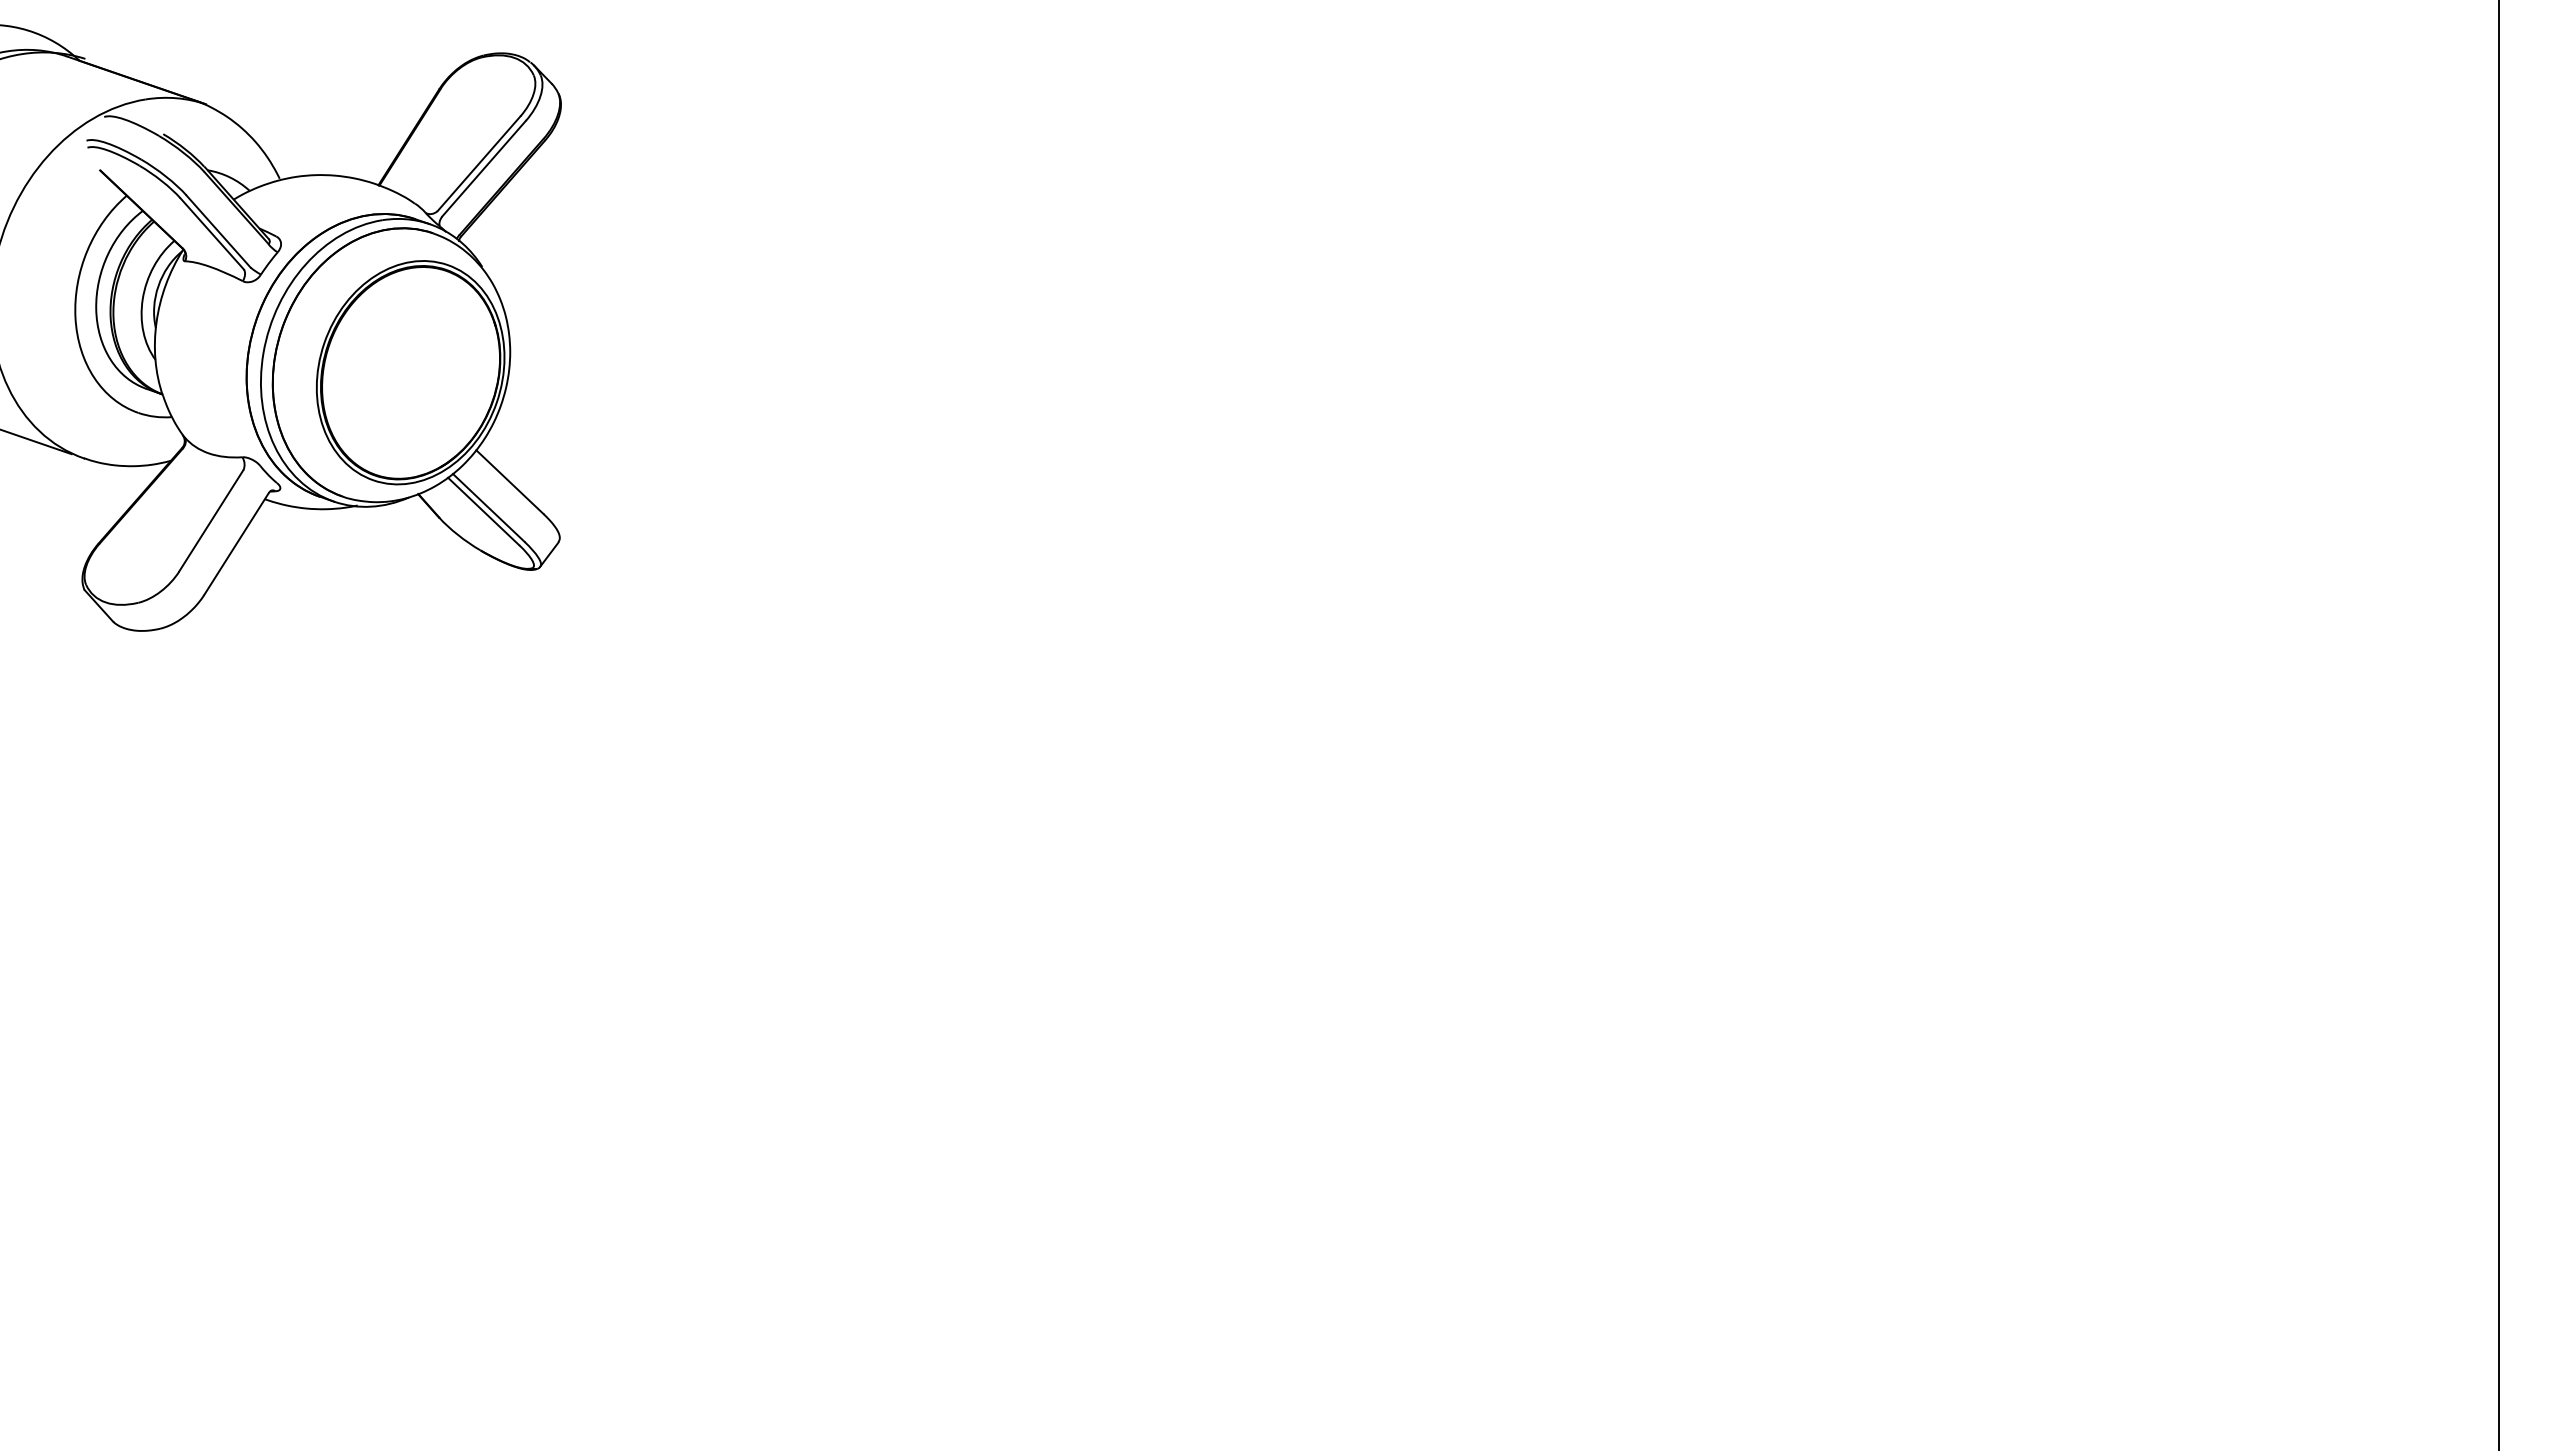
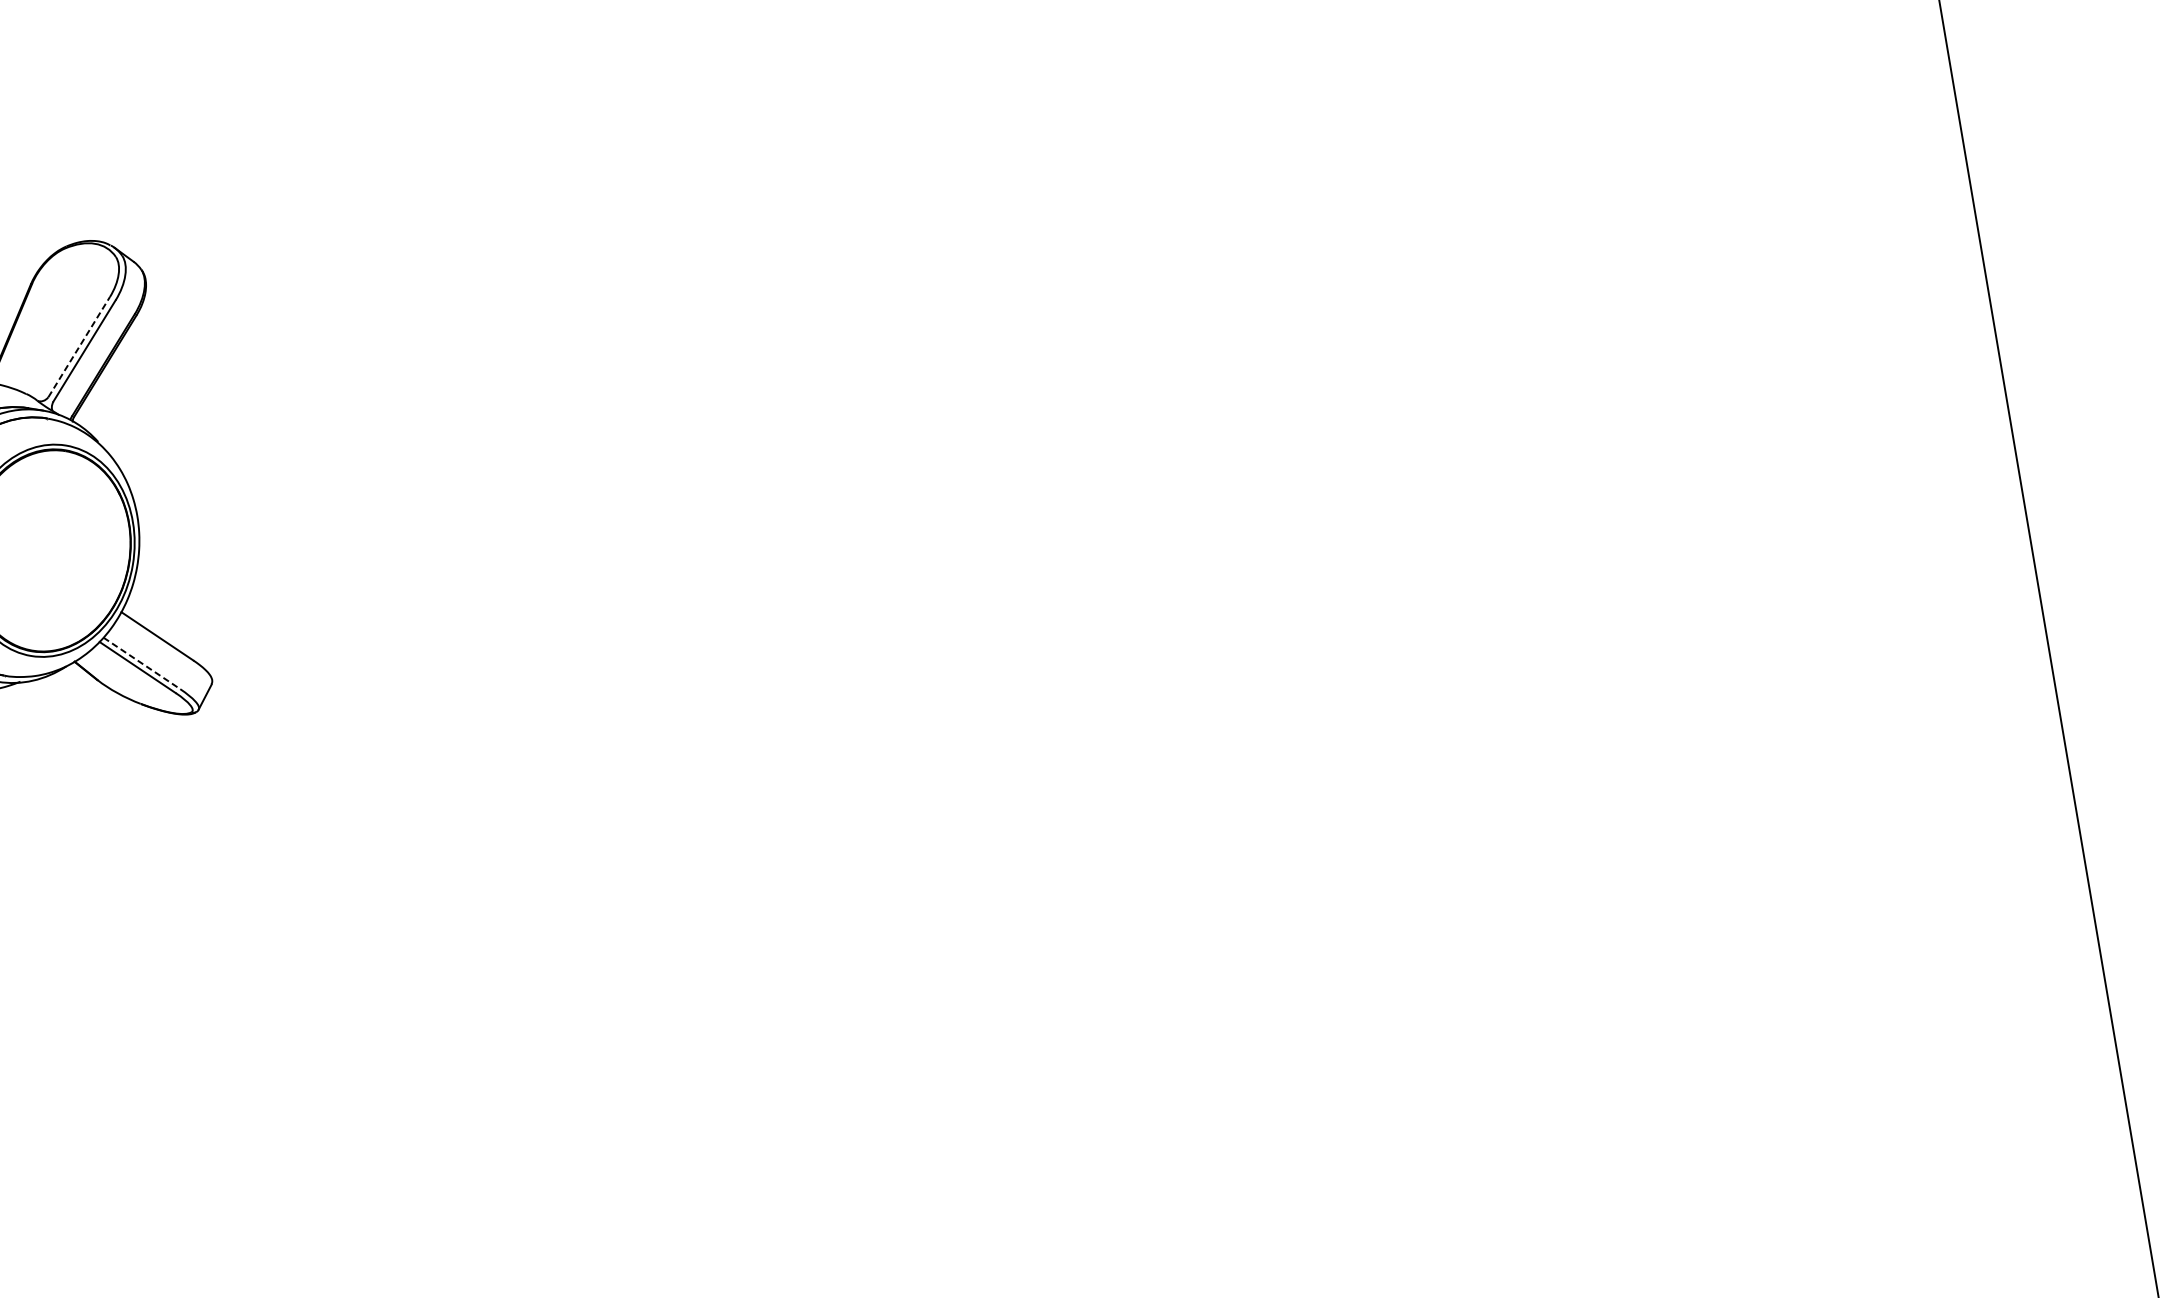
line: (479, 163) -> (79, 346), solid -> dashed
line: (489, 508) -> (142, 663), solid -> dashed

